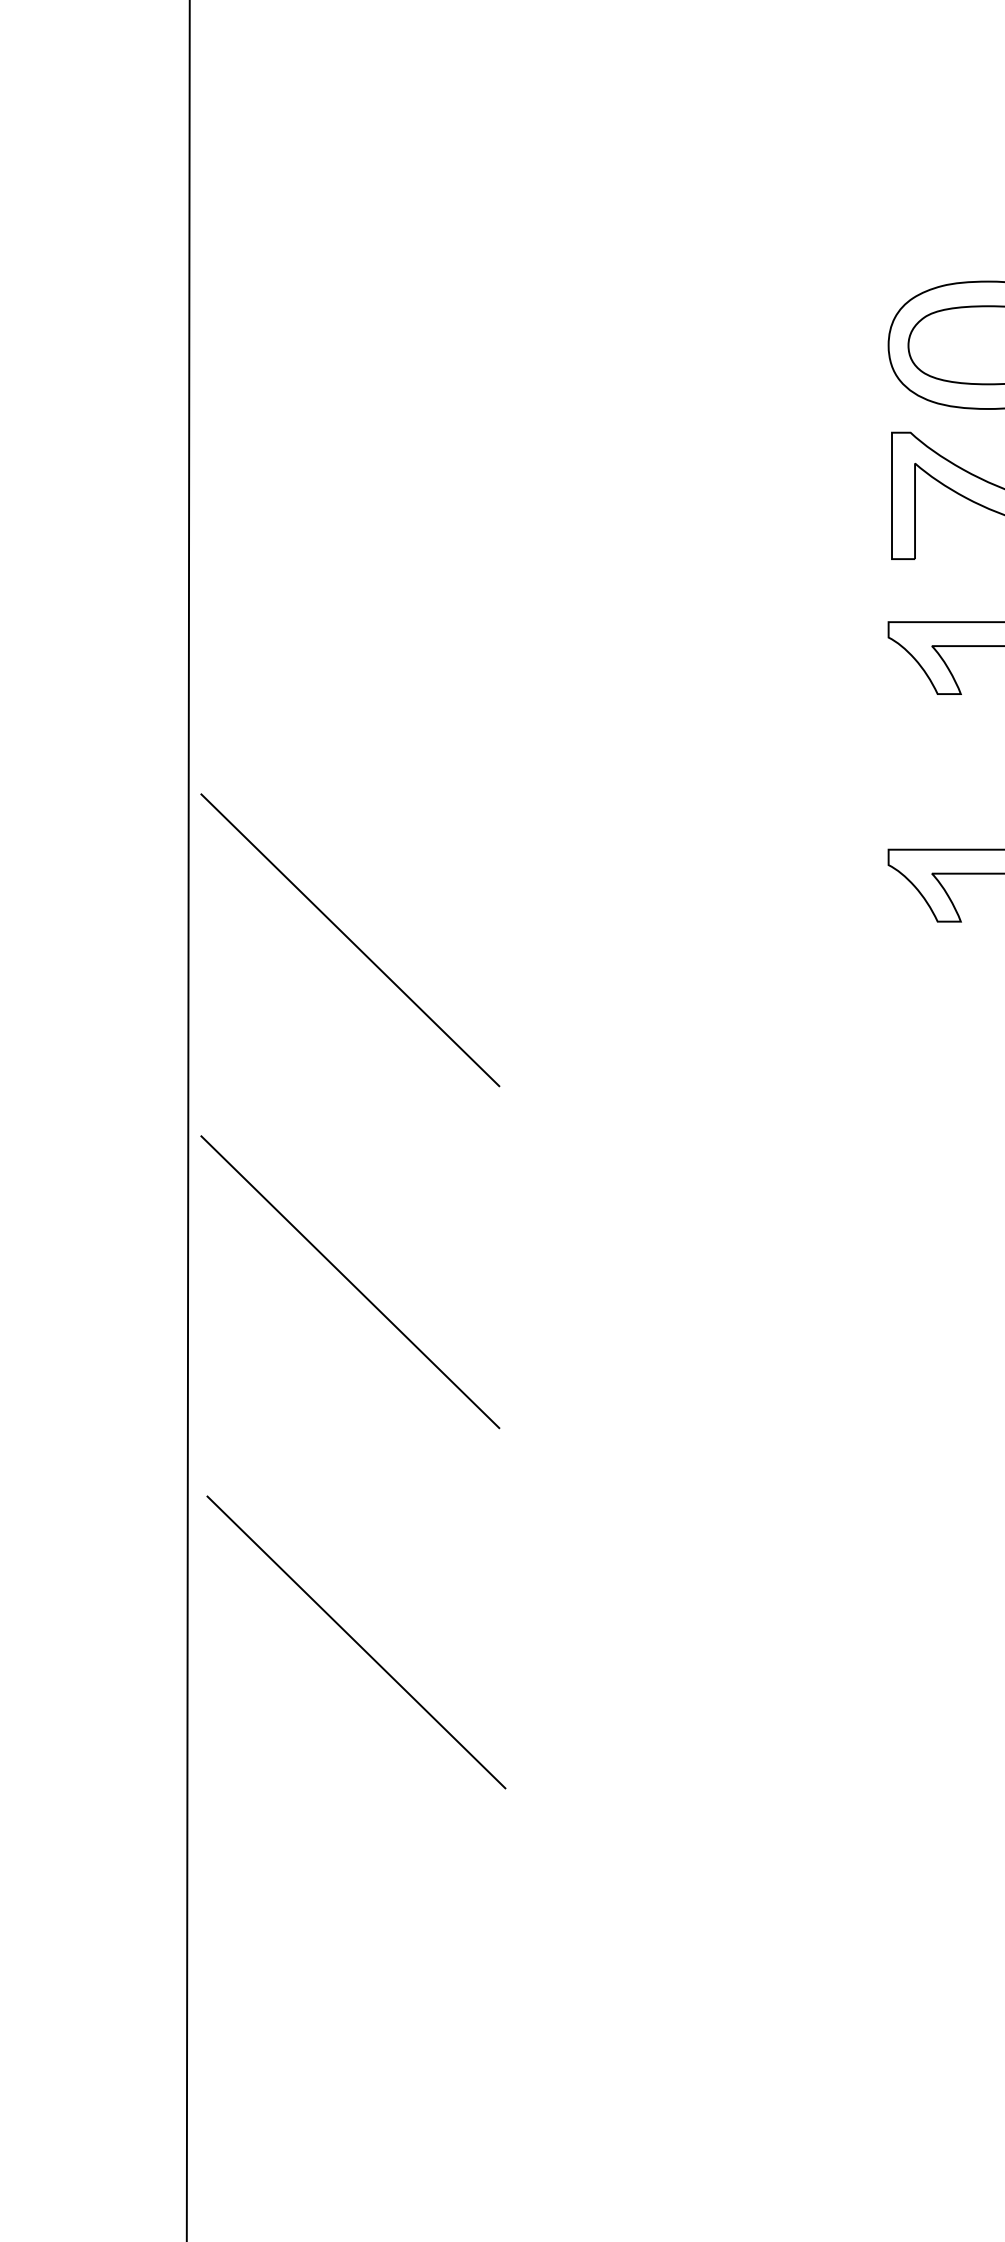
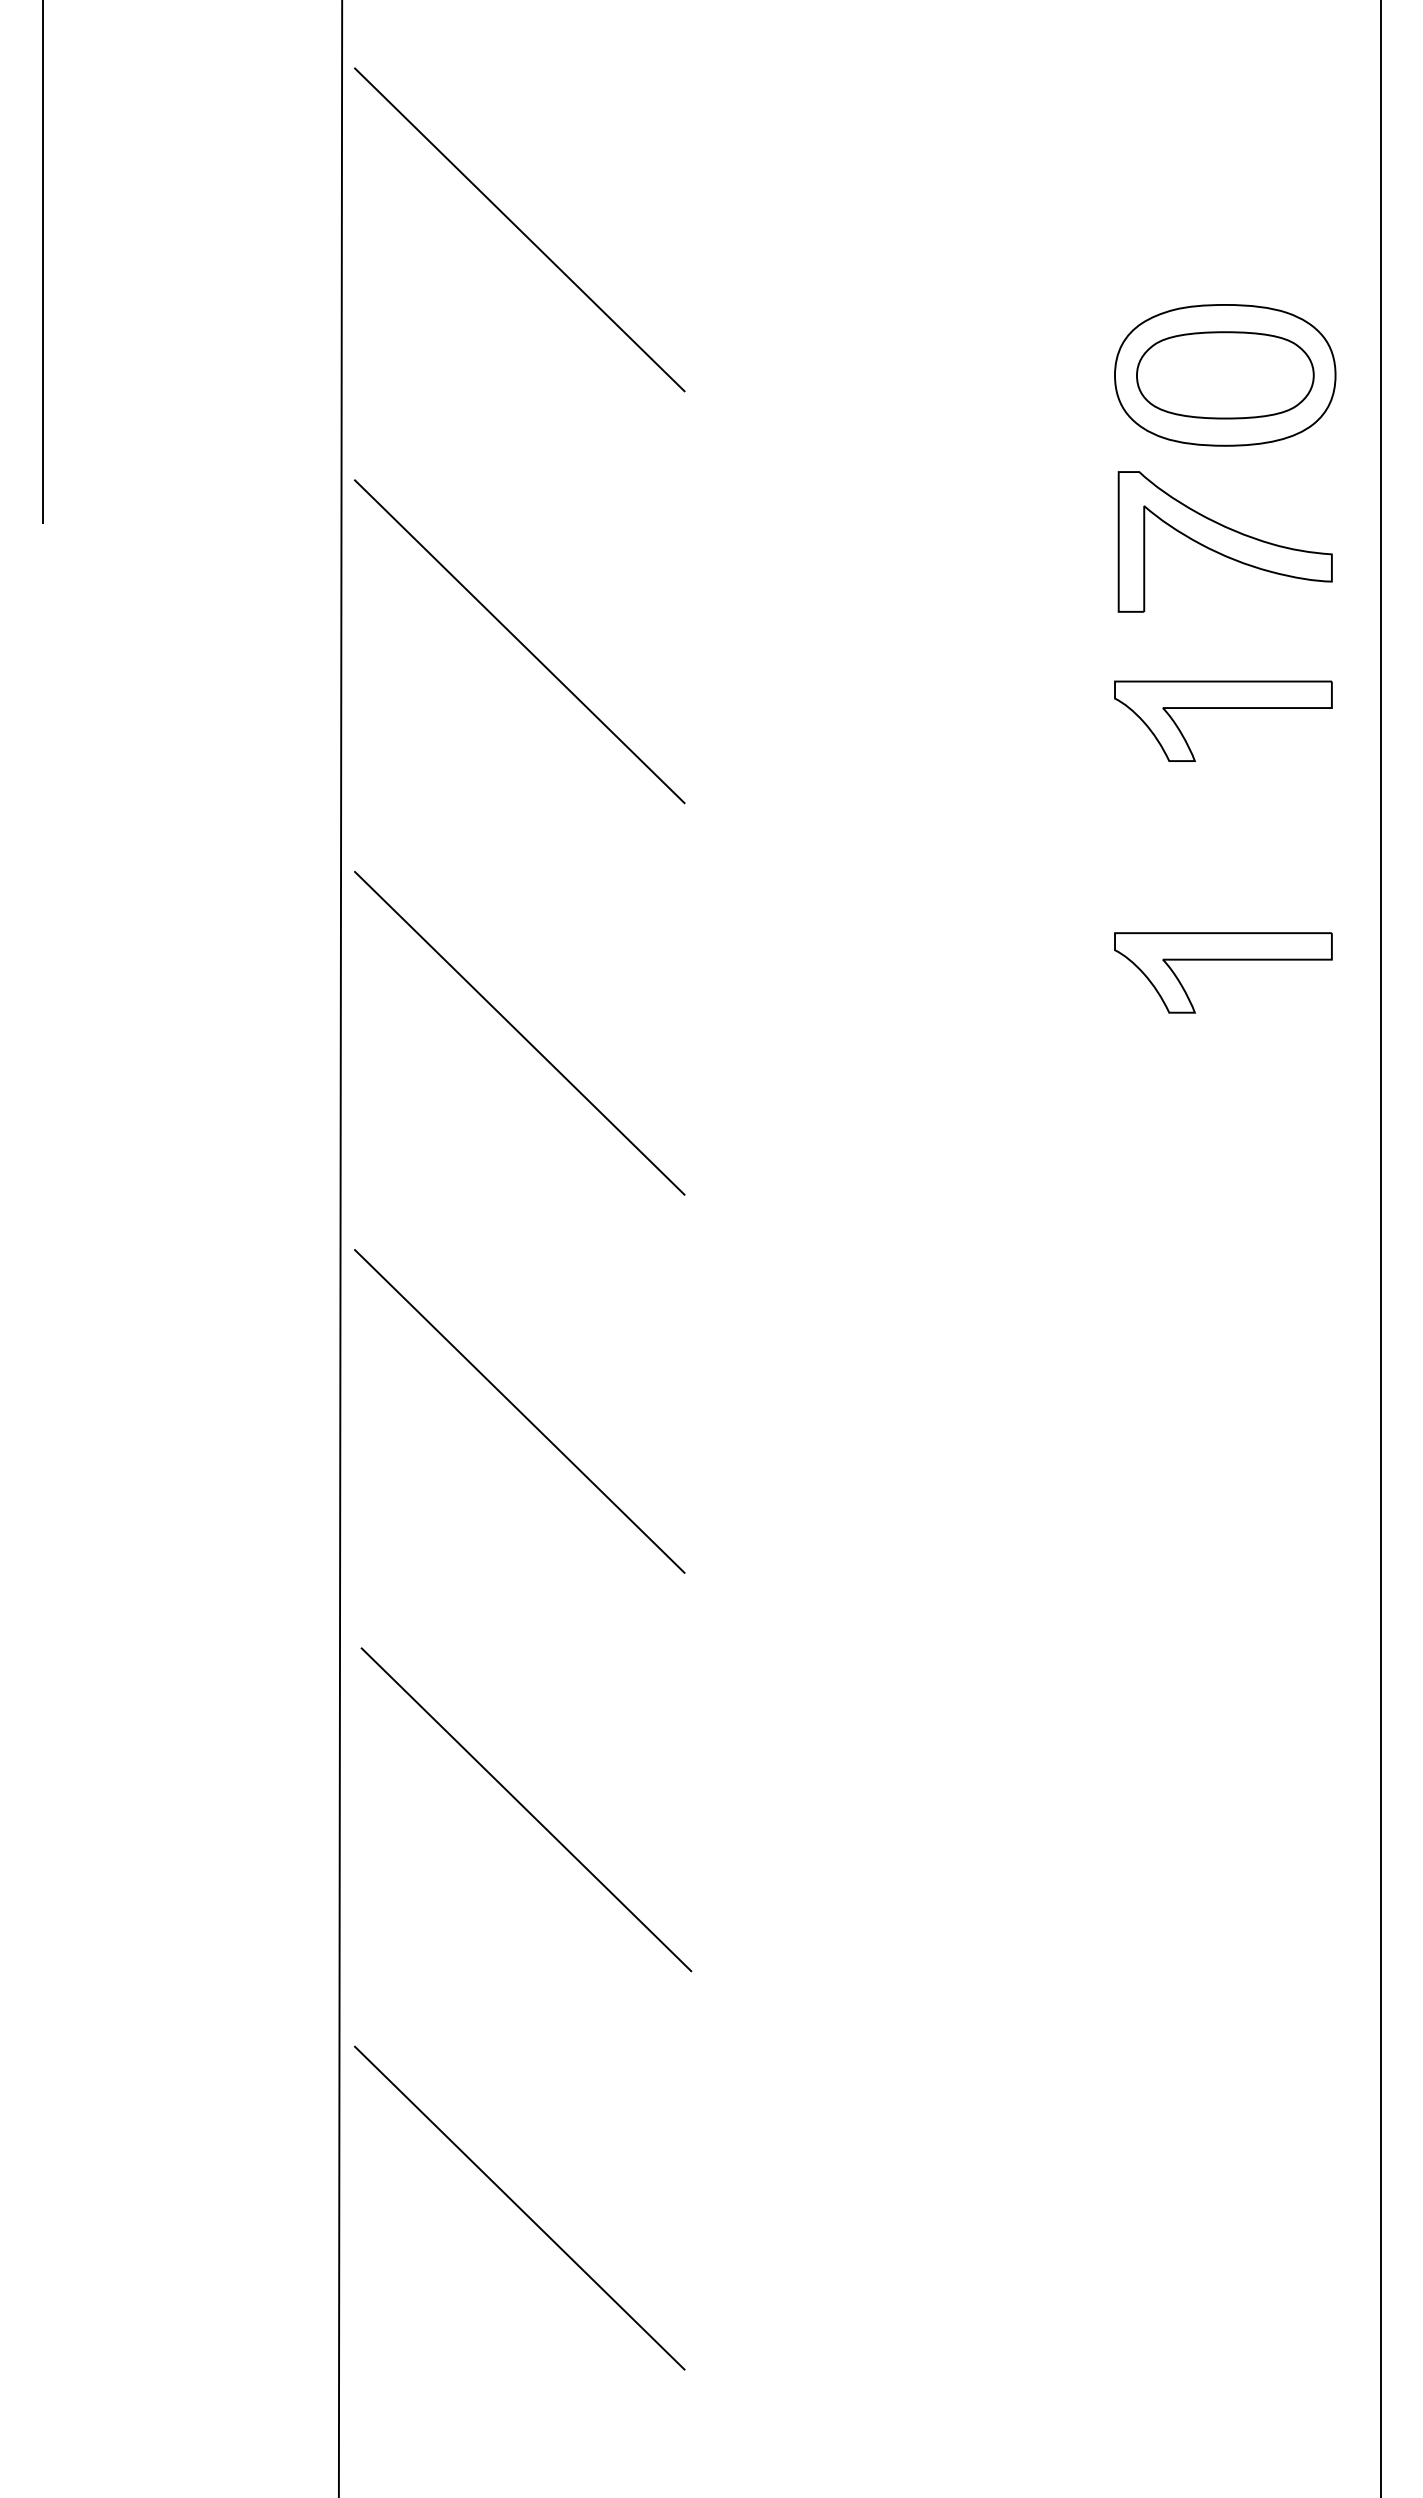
line: (350, 213) -> (519, 229), added
line: (350, 585) -> (519, 641), added
line: (350, 2002) -> (519, 2207), added

